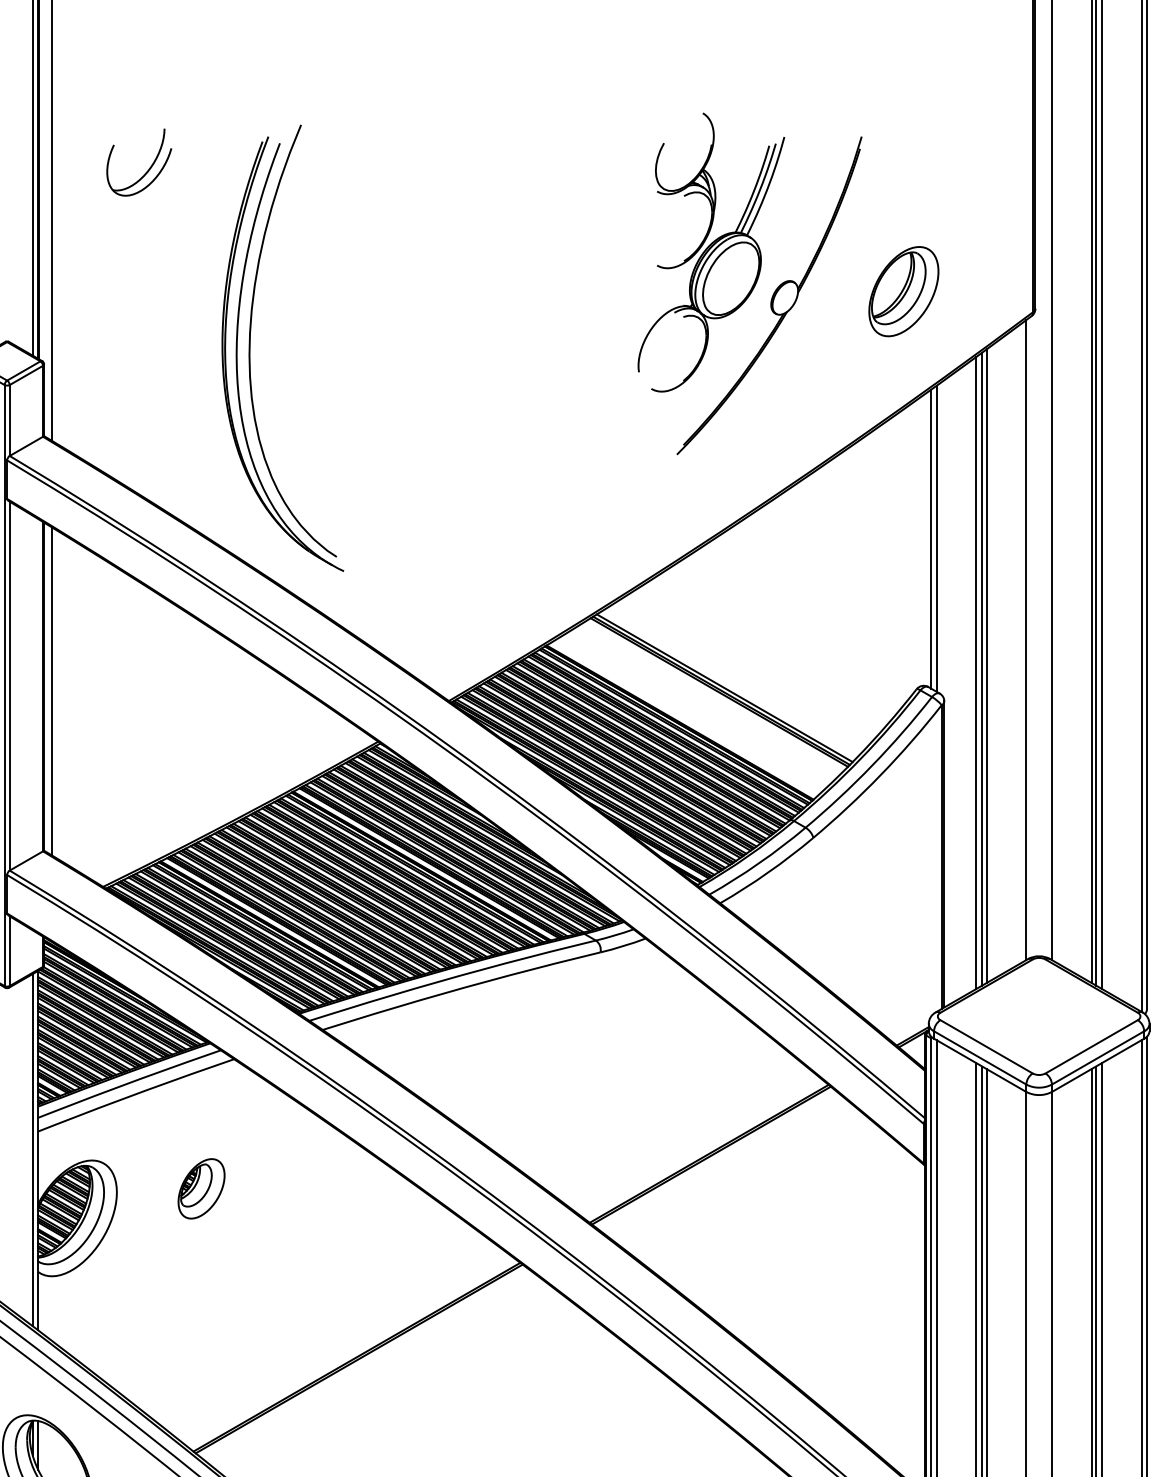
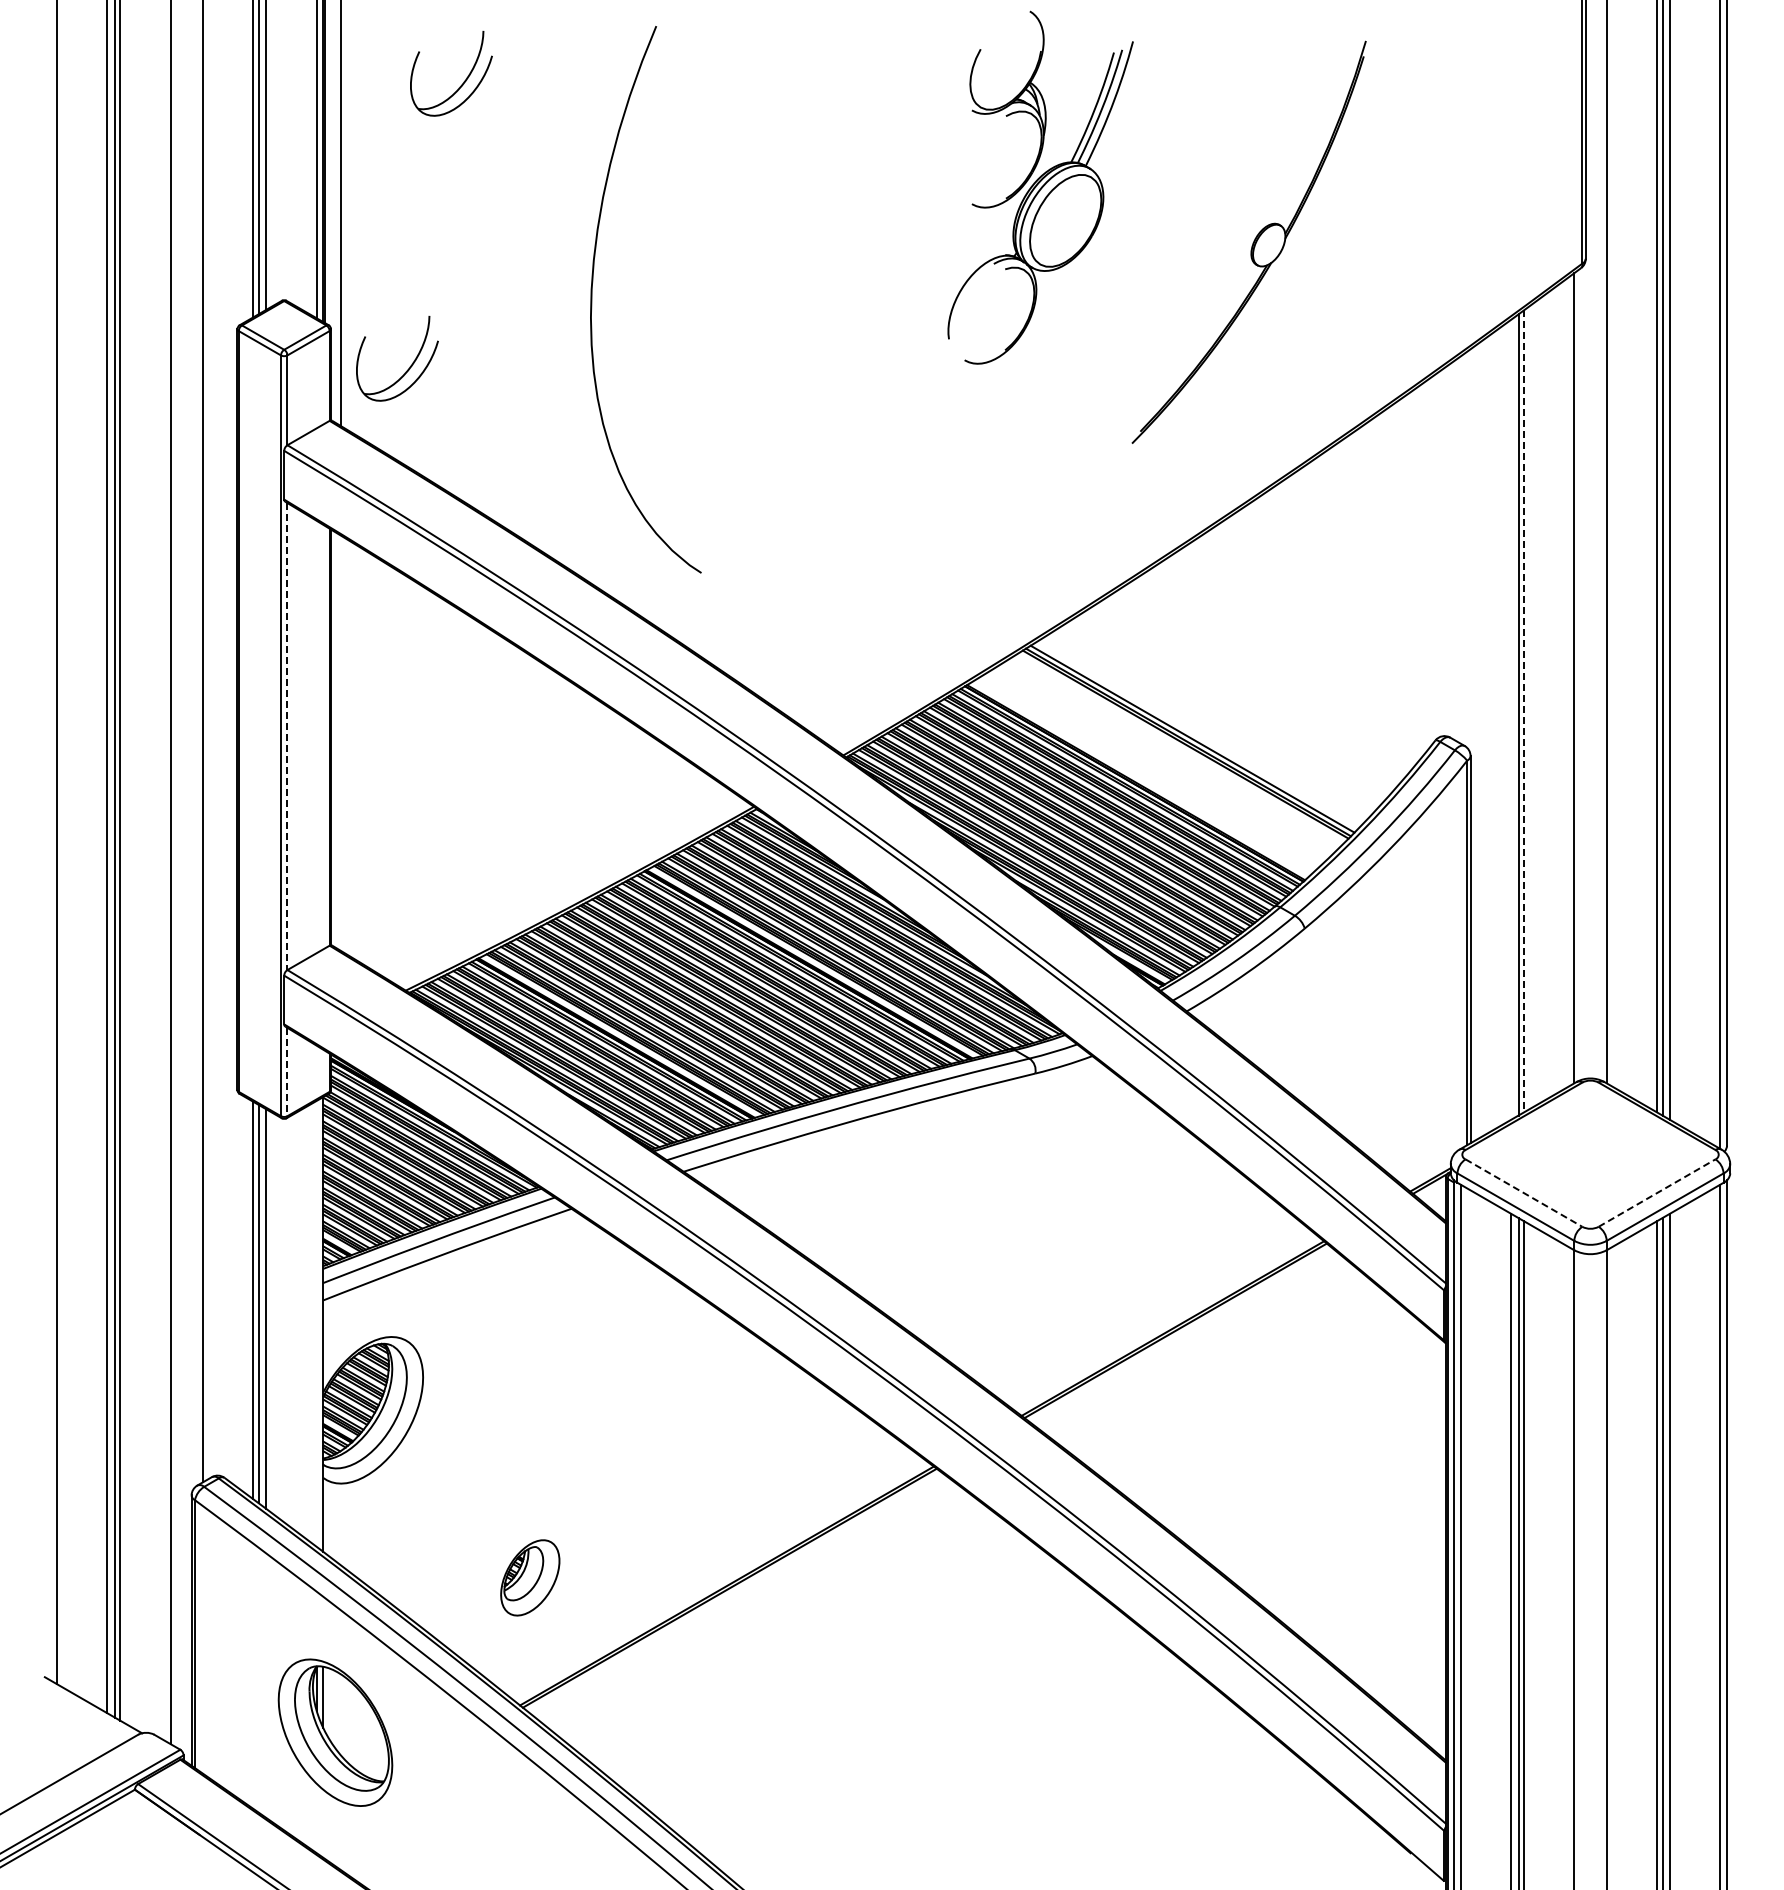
part: (711, 252) -> (1040, 187), moved
part: (903, 291) -> (1418, 236), removed
part: (237, 353) -> (575, 315), removed
part: (106, 393) -> (409, 366), added
line: (936, 538) -> (1460, 549), removed
line: (930, 539) -> (1453, 550), removed
line: (986, 666) -> (1523, 711), solid -> dashed
line: (975, 672) -> (1510, 719), removed
line: (9, 686) -> (287, 737), solid -> dashed
line: (52, 690) -> (341, 742), removed
line: (9, 951) -> (287, 1072), solid -> dashed
line: (1092, 1046) -> (1657, 1192), solid -> dashed
line: (986, 1047) -> (1524, 1193), solid -> dashed
line: (32, 1149) -> (316, 1323), removed
part: (201, 1188) -> (530, 1577), moved

